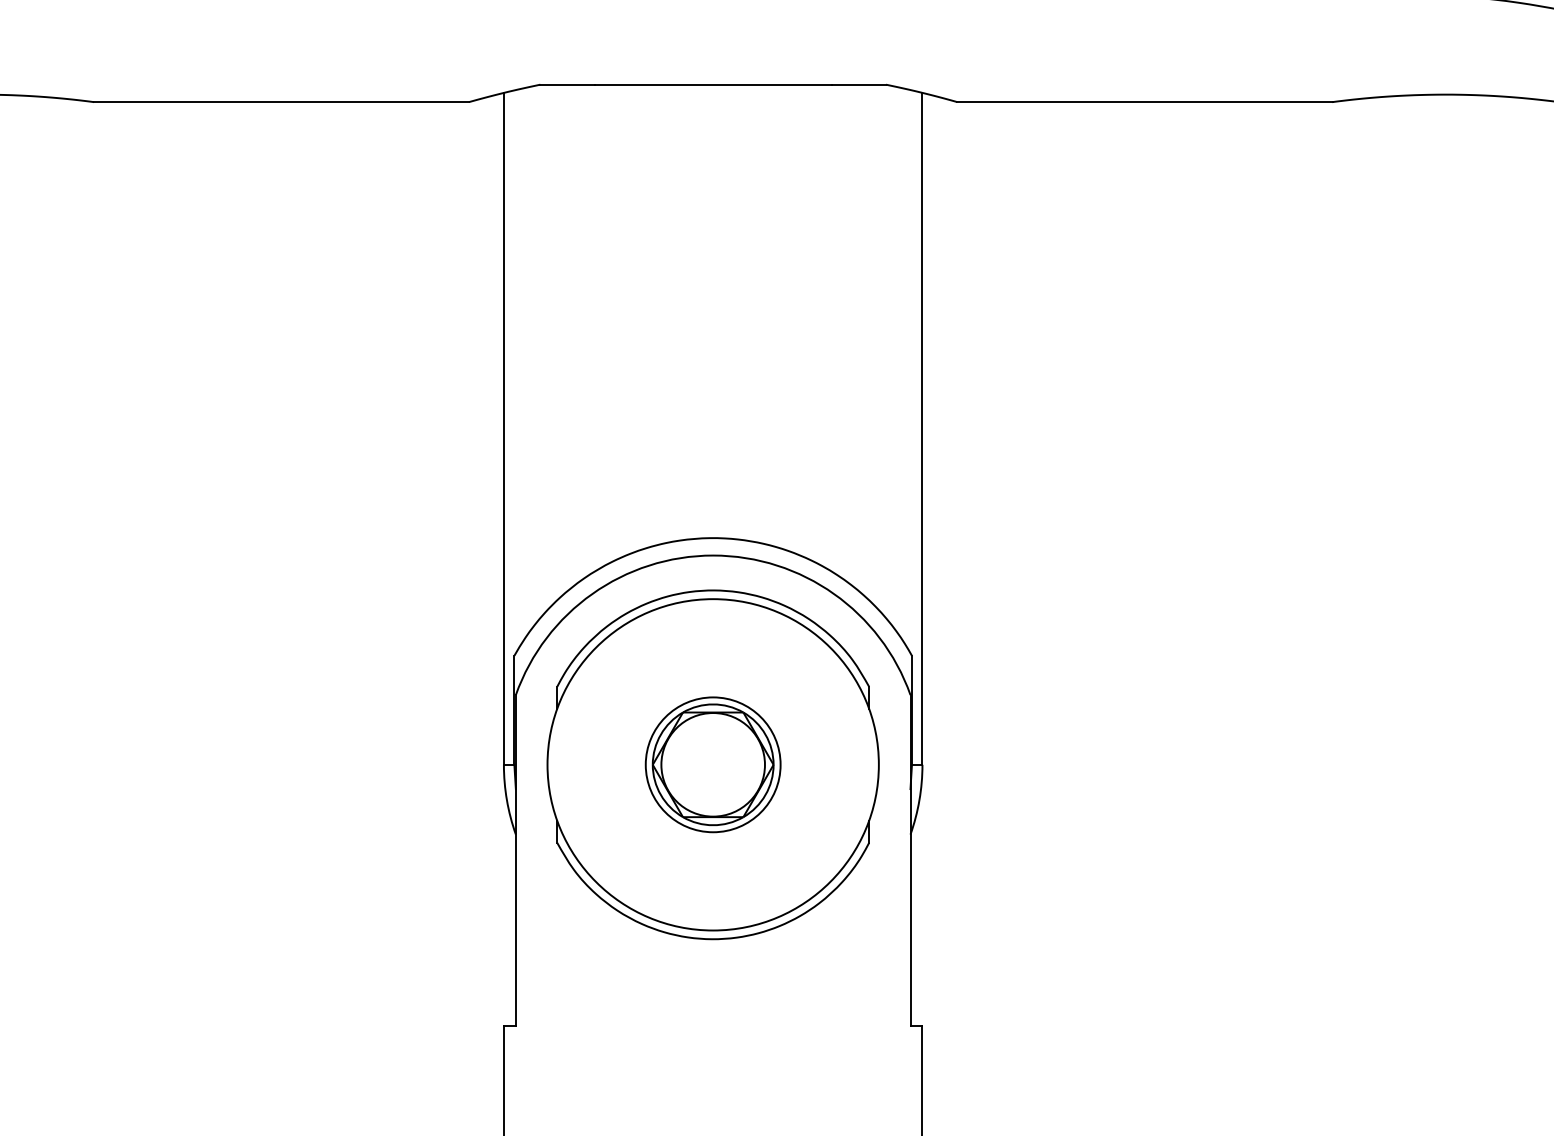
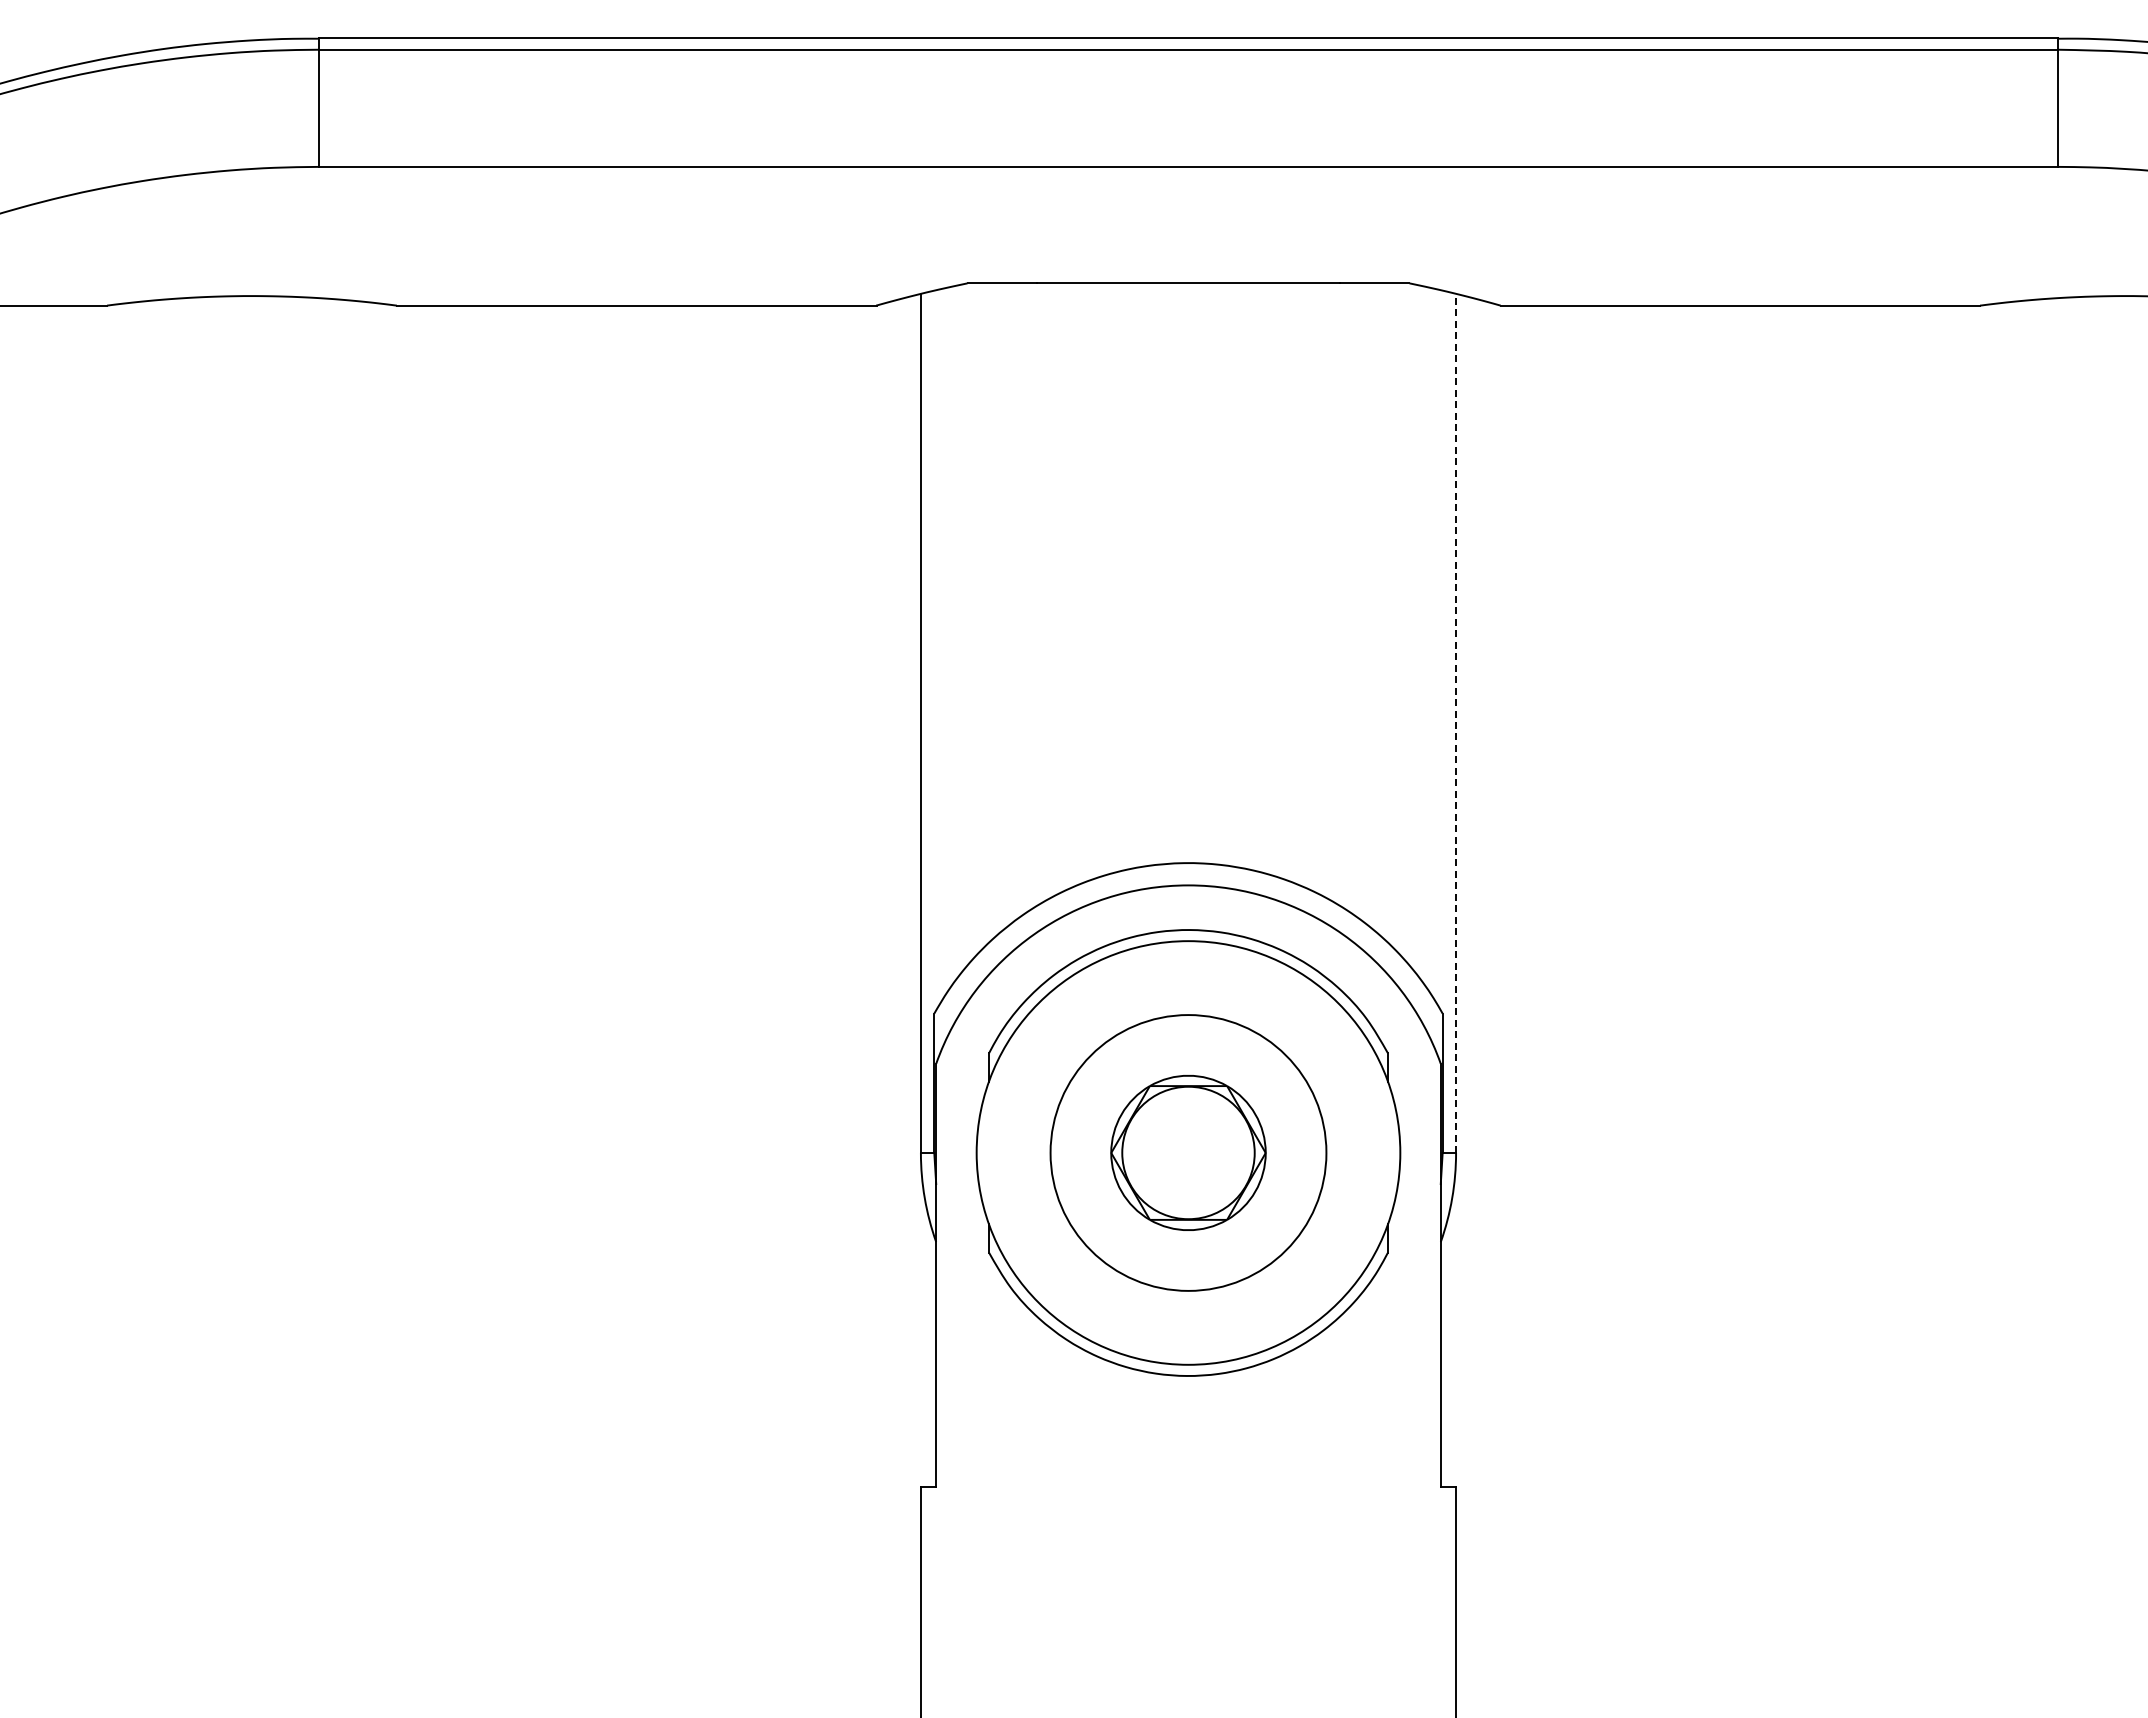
line: (922, 428) -> (1456, 723), solid -> dashed
circle: (713, 764) -> (1188, 1152), size x1.6

